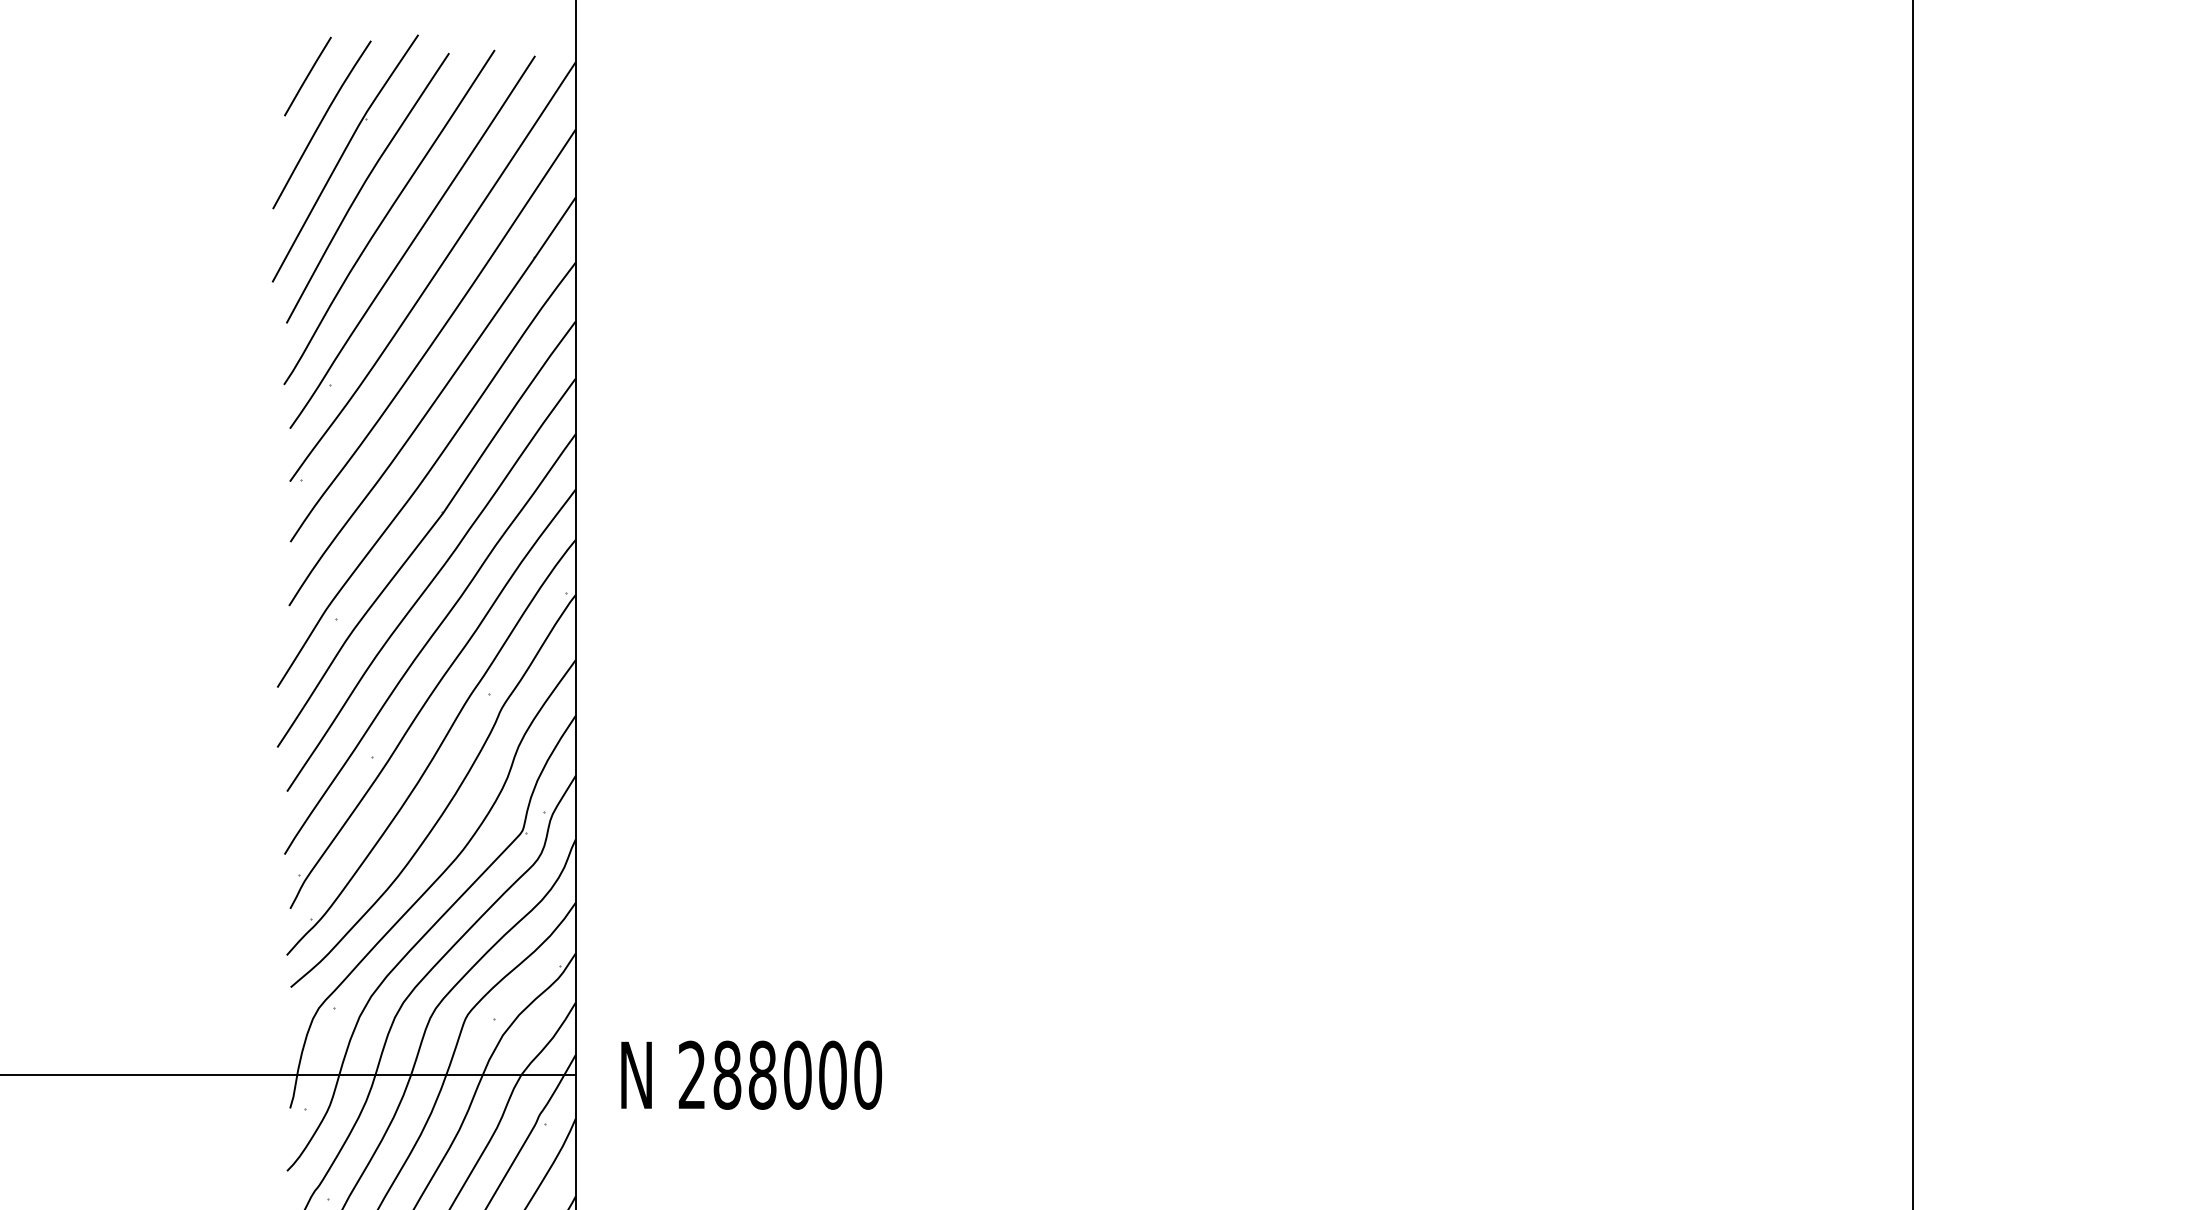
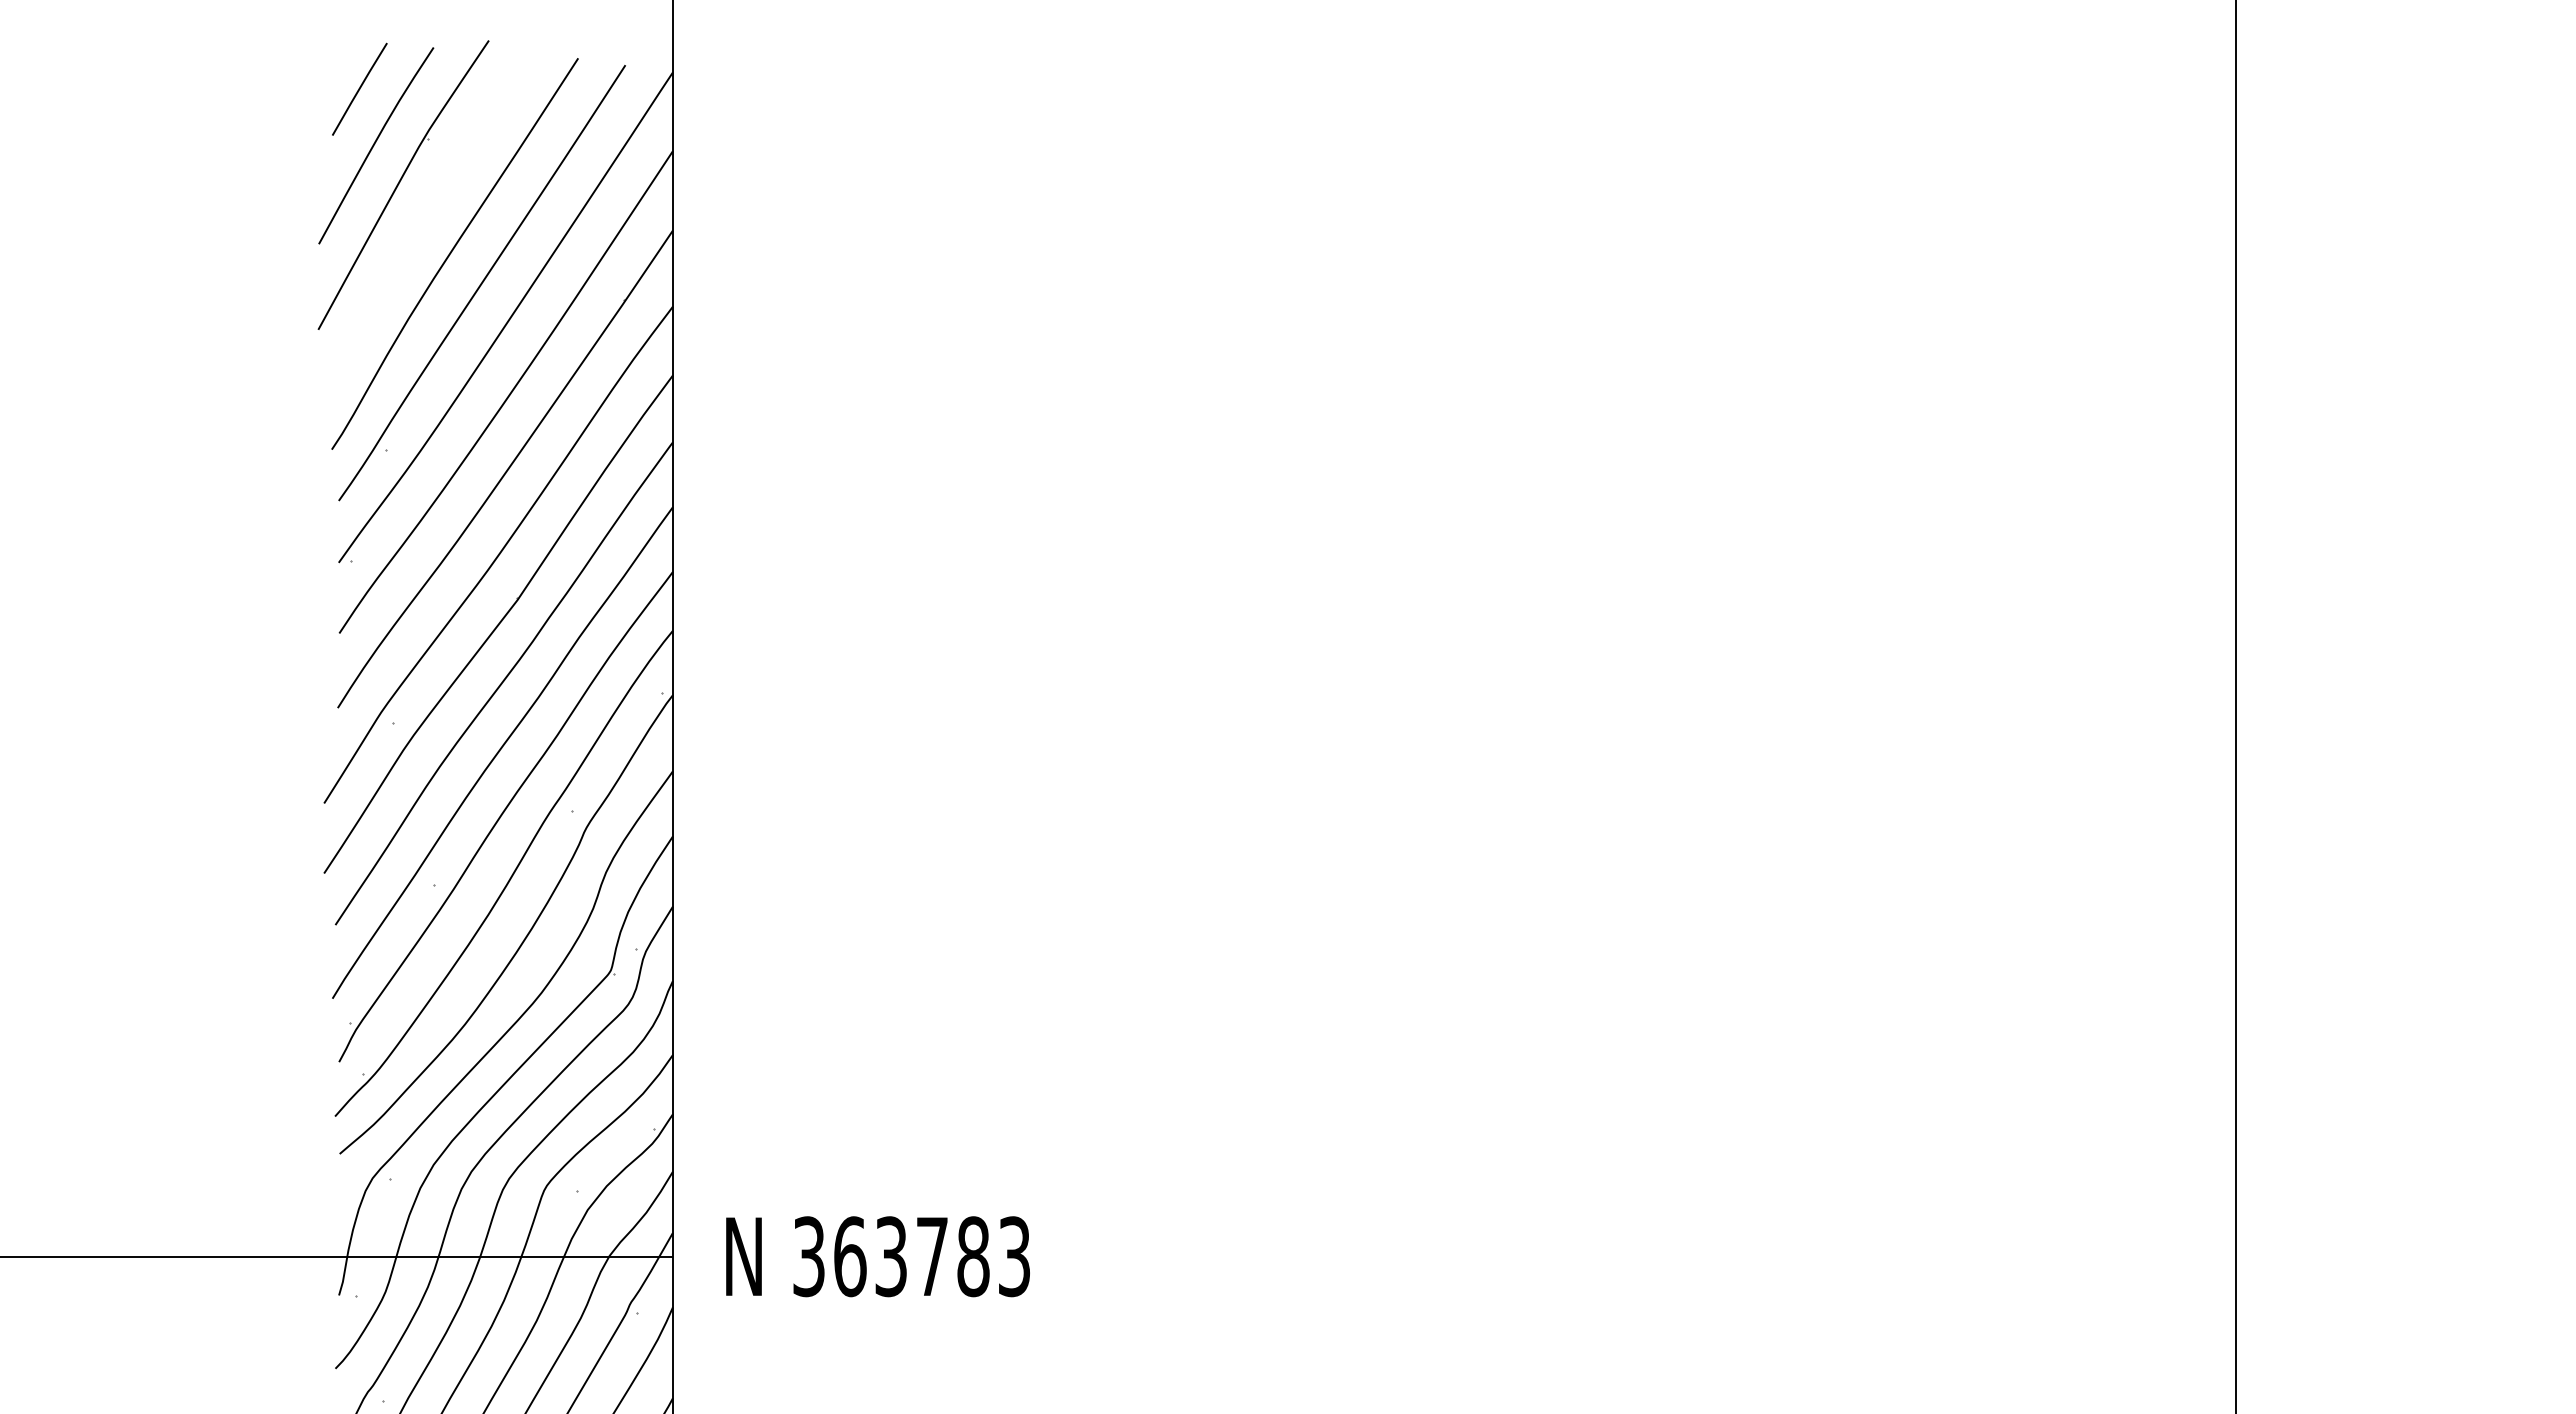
curve: (364, 185) -> (425, 216), removed
text: (779, 1075) -> (911, 1256), 288000 -> 363783

